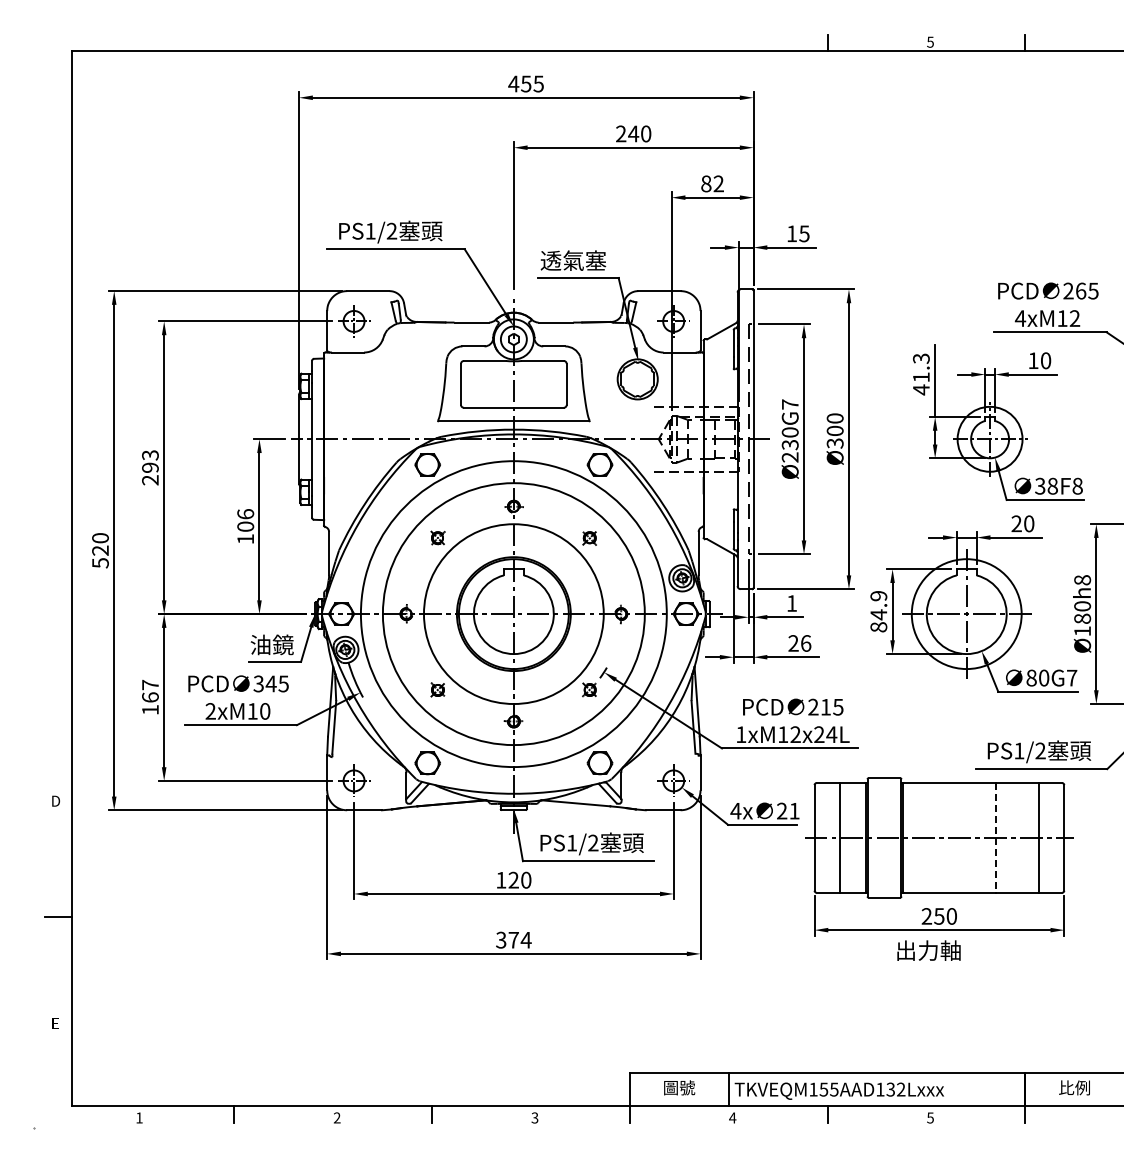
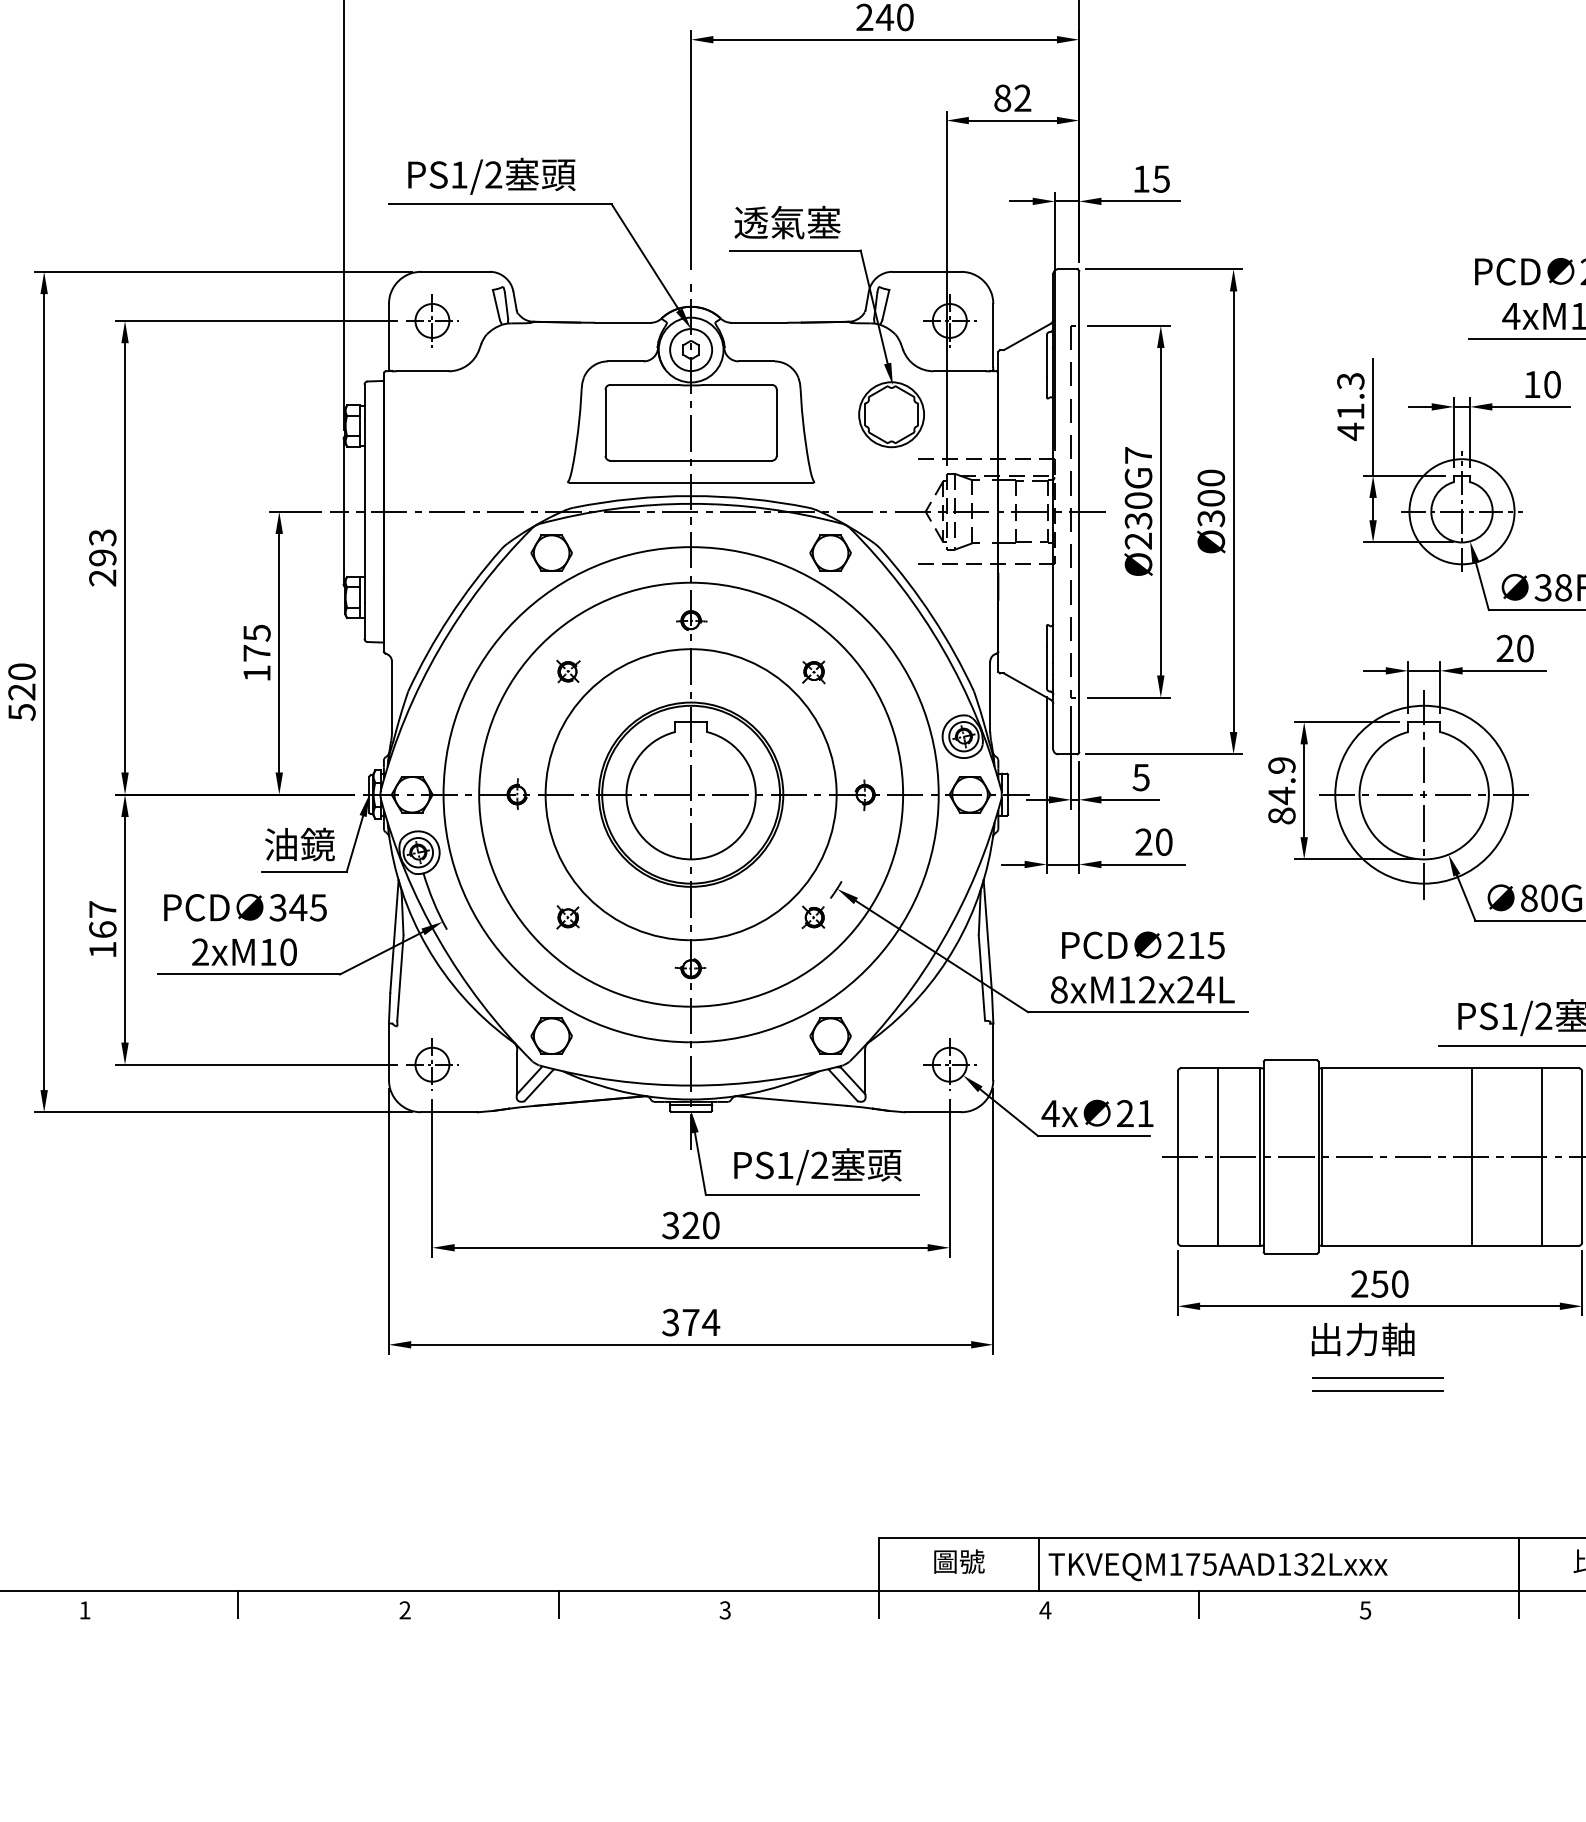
text: (245, 520) -> (256, 643), 106 -> 175
text: (791, 603) -> (1140, 777), 1 -> 5
text: (806, 643) -> (1164, 842), 26 -> 20
text: (741, 734) -> (1059, 989), 1xM12x24L -> 8xM12x24L
line: (996, 837) -> (1472, 1156), dashed -> solid
text: (501, 879) -> (671, 1224), 120 -> 320
part: (937, 977) -> (1376, 1382), added
text: (823, 1089) -> (1192, 1564), TKVEQM155AAD132Lxxx -> TKVEQM175AAD132Lxxx

